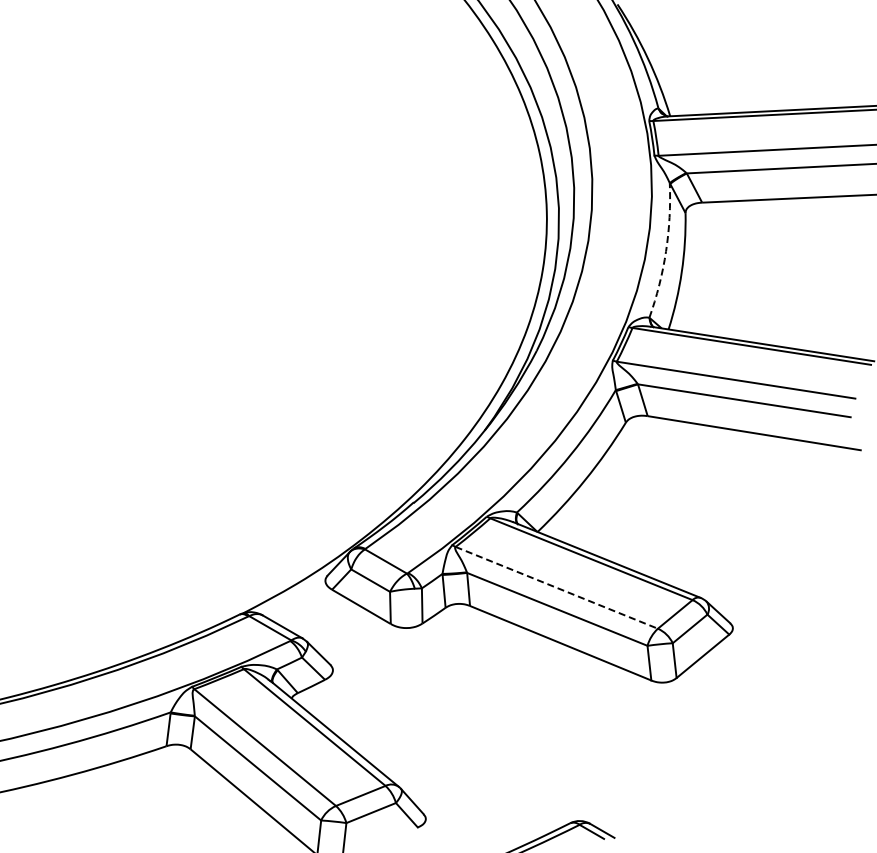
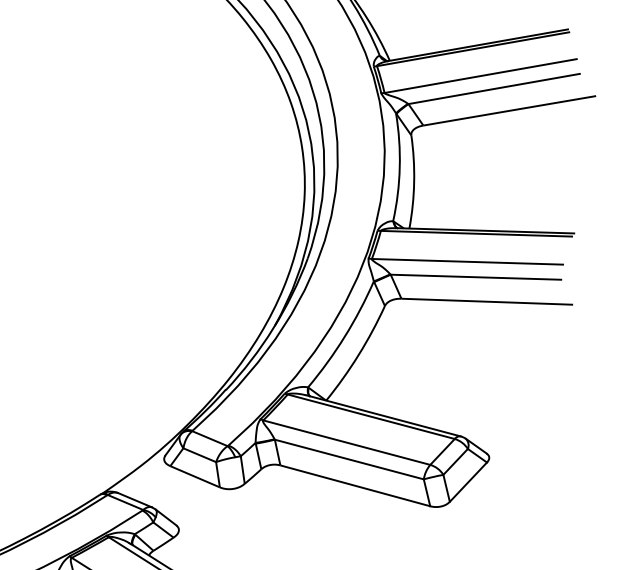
arc: (666, 251) -> (400, 167), dashed -> solid
line: (557, 588) -> (347, 443), dashed -> solid

